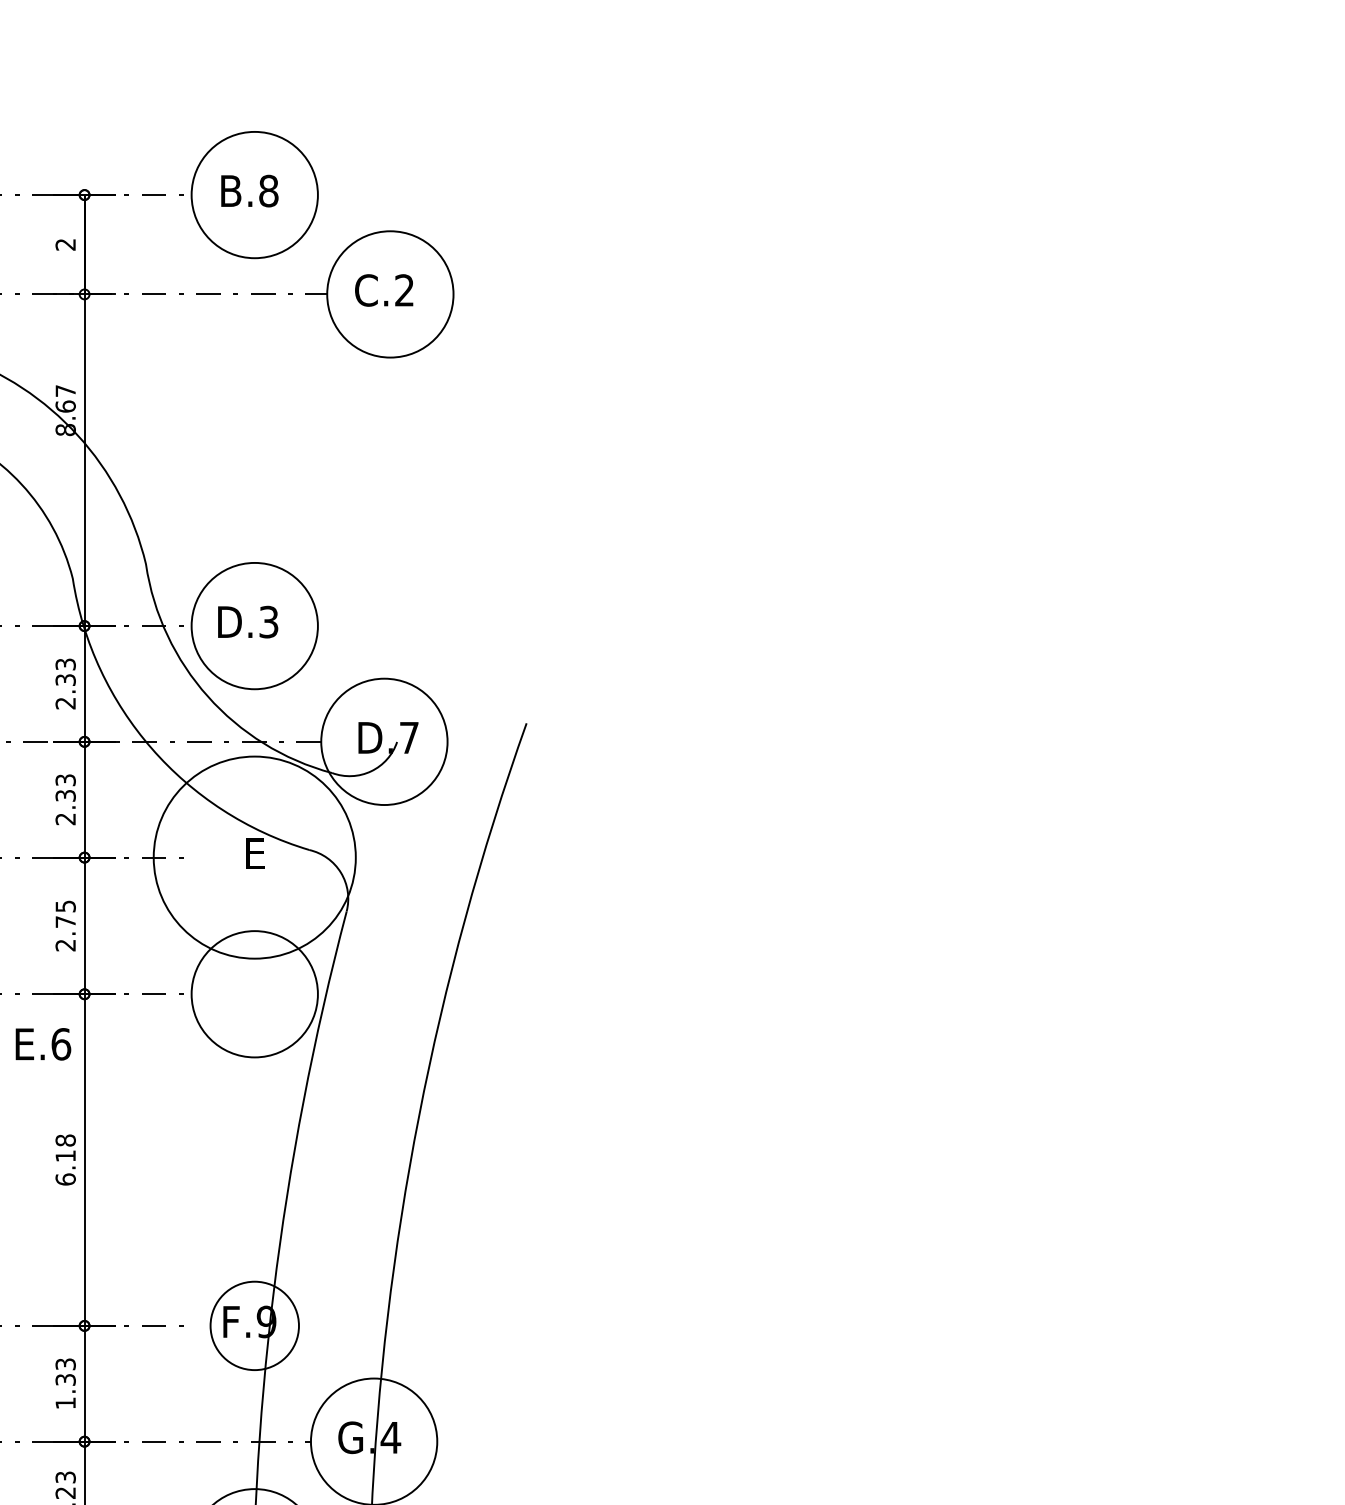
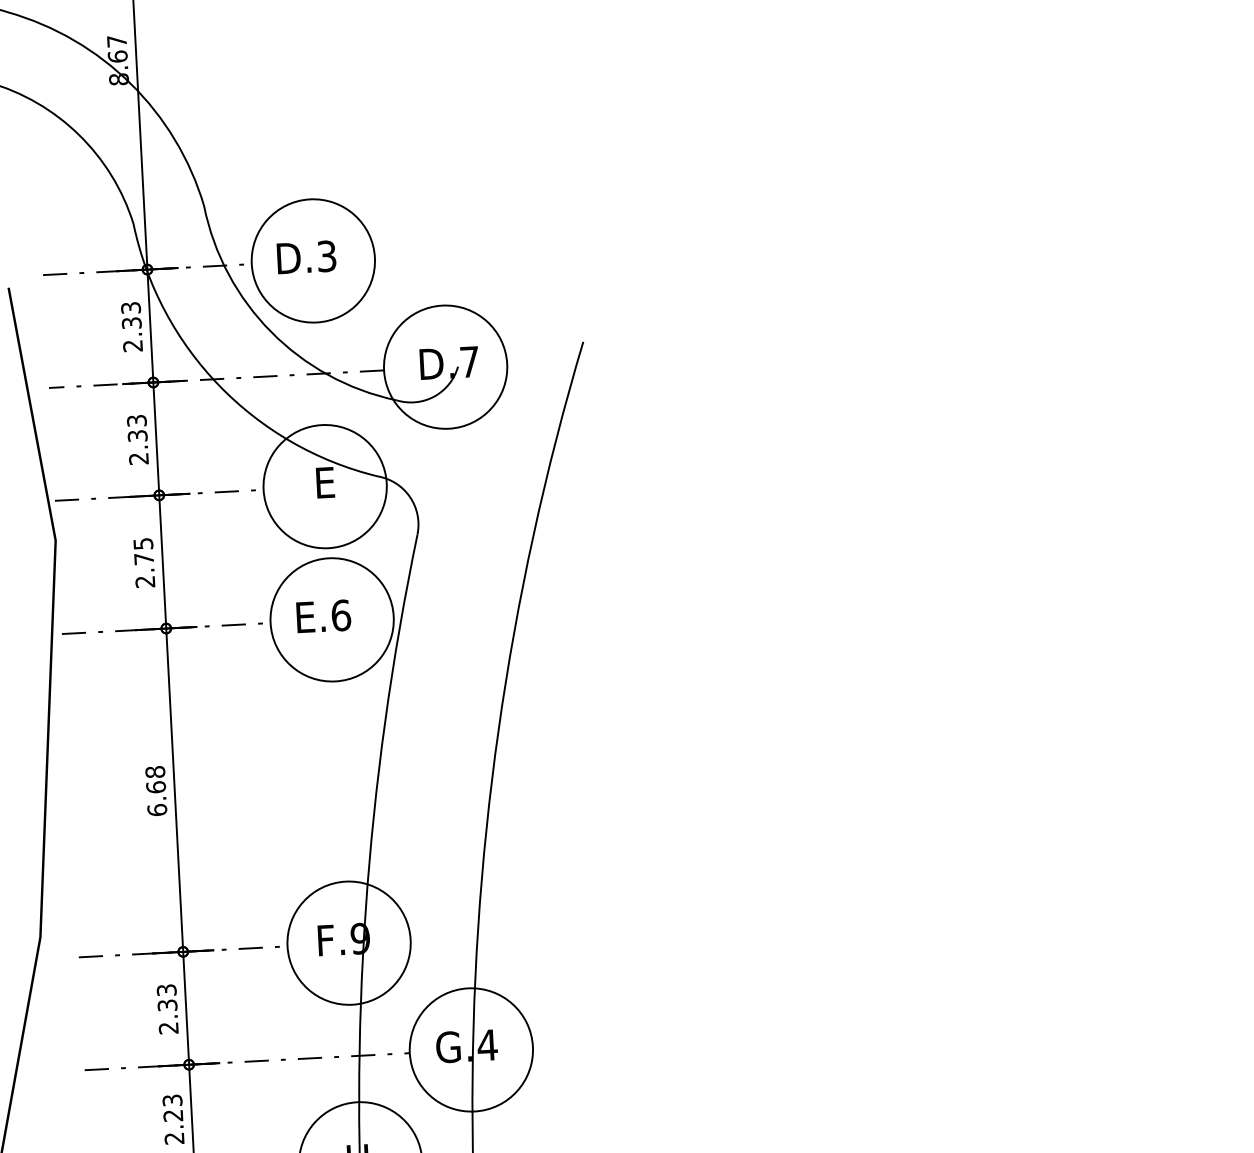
circle: (254, 857) -> (324, 486), size x0.62
text: (43, 1044) -> (323, 616), moved
text: (65, 1156) -> (155, 787), 6.18 -> 6.68
circle: (254, 1325) -> (348, 942), size x1.43
text: (65, 1403) -> (168, 1028), 1.33 -> 2.33

